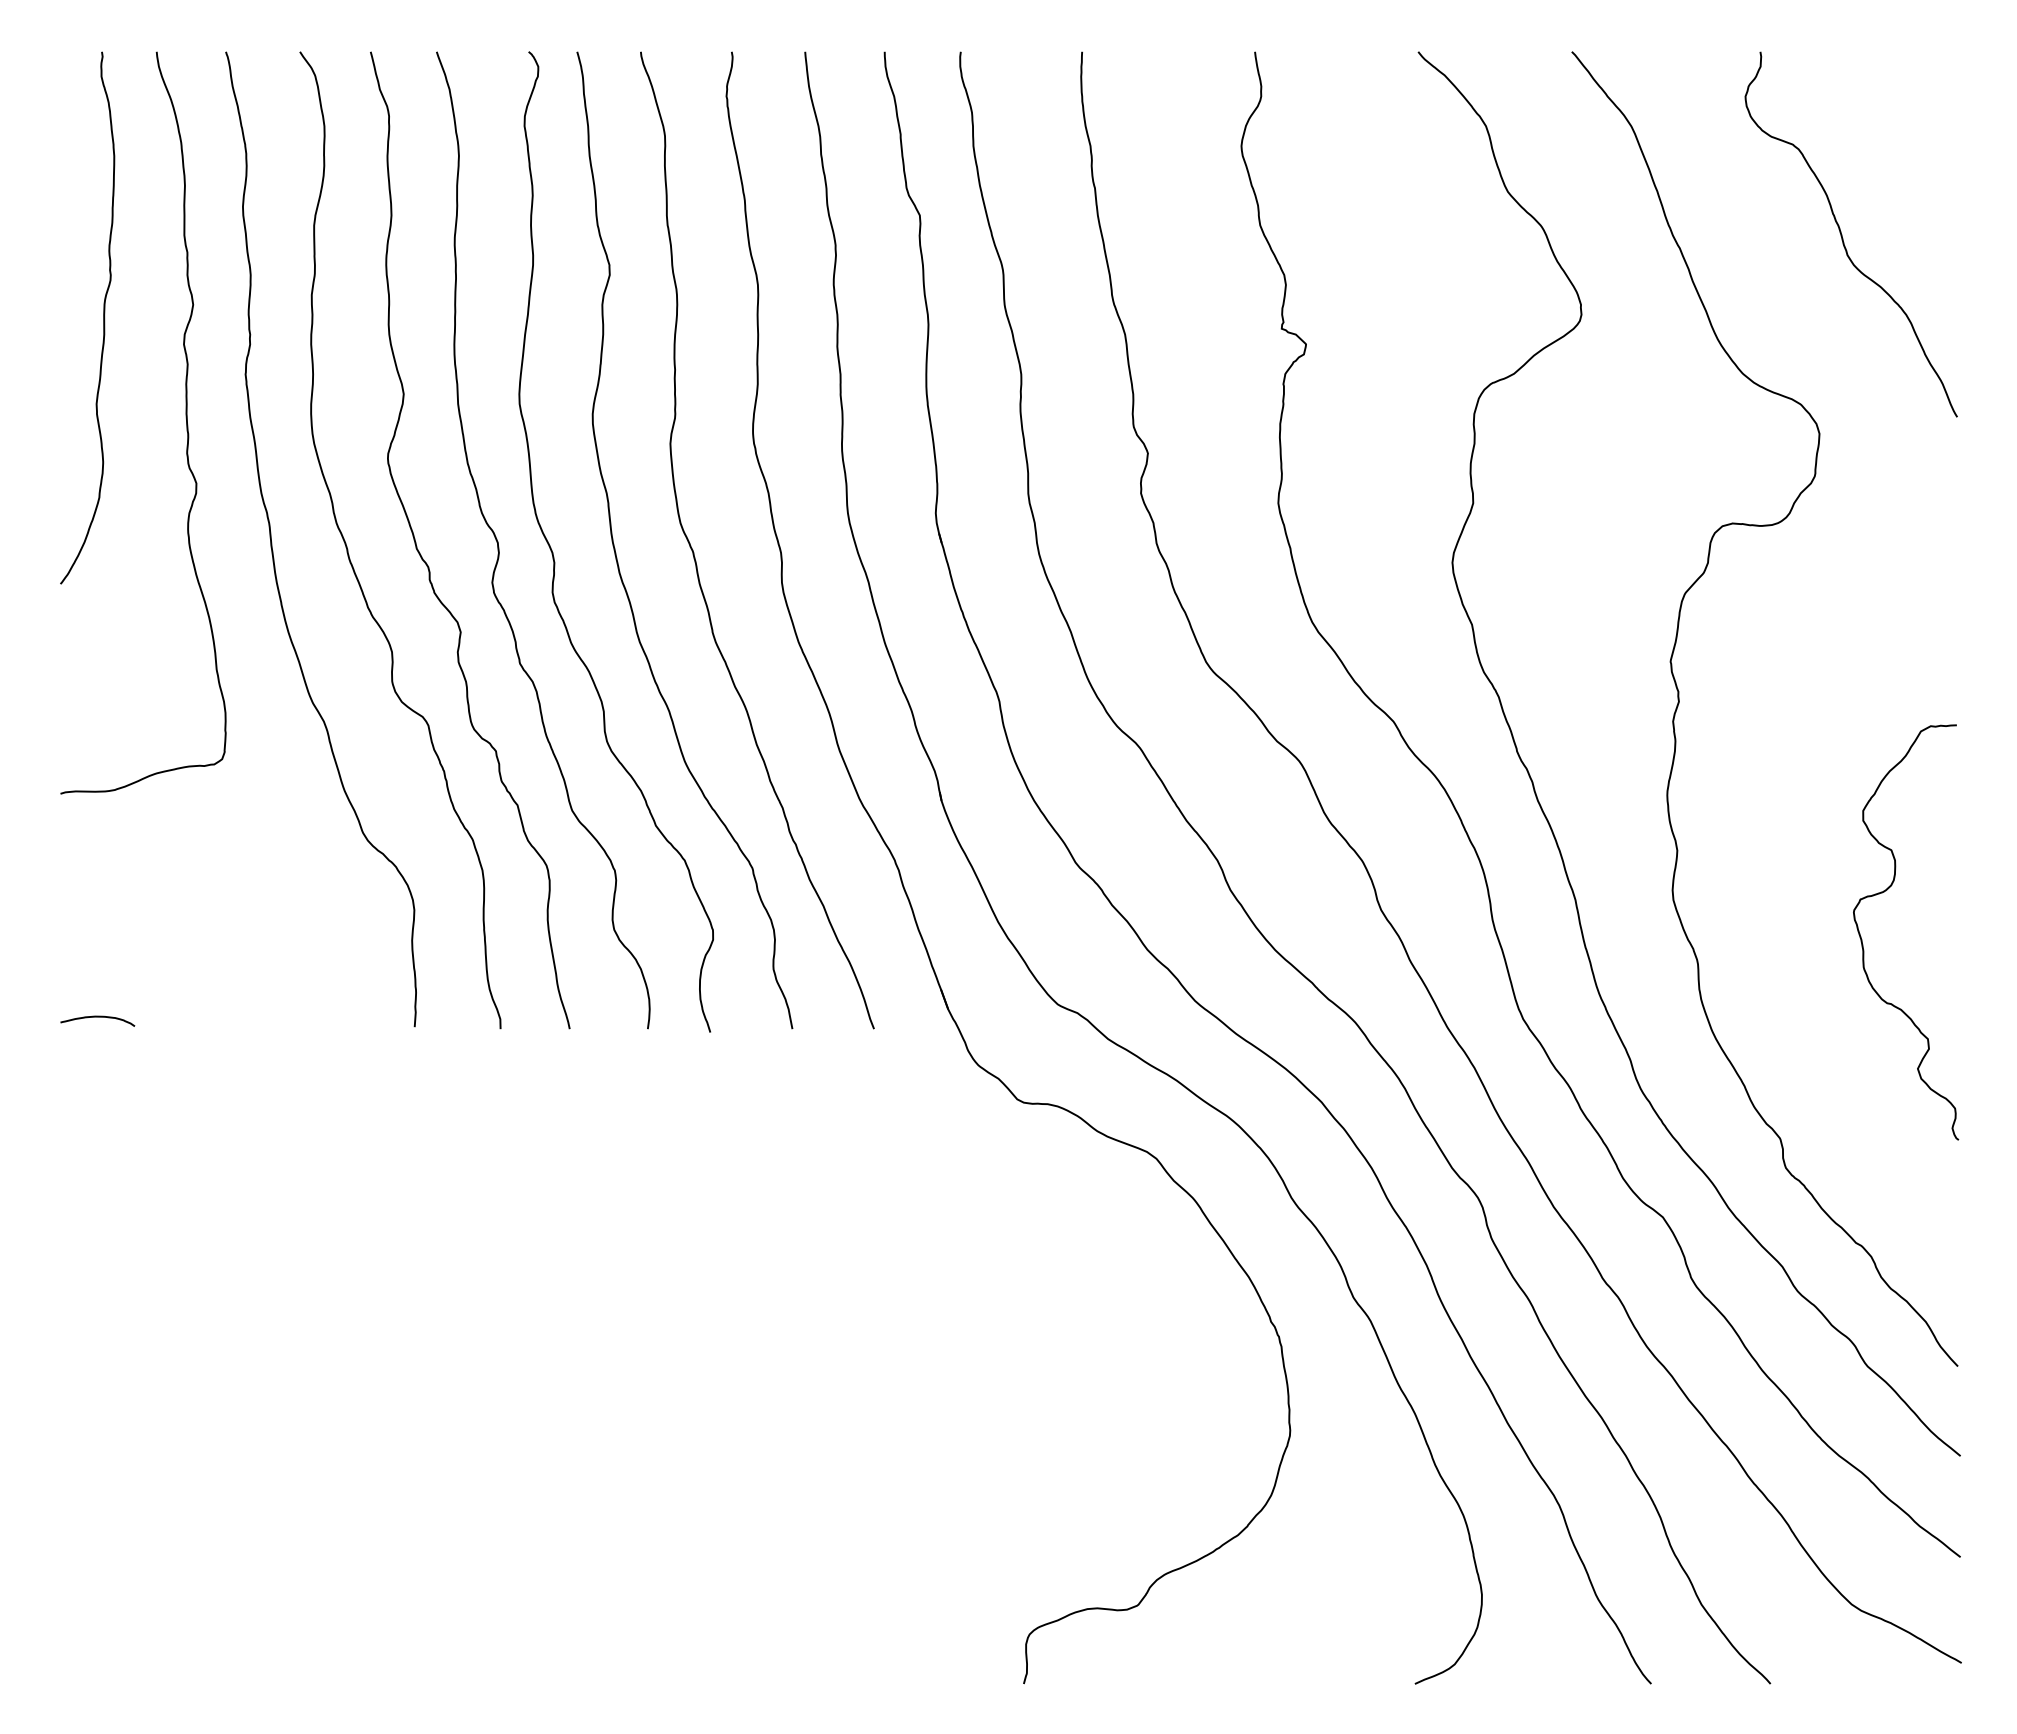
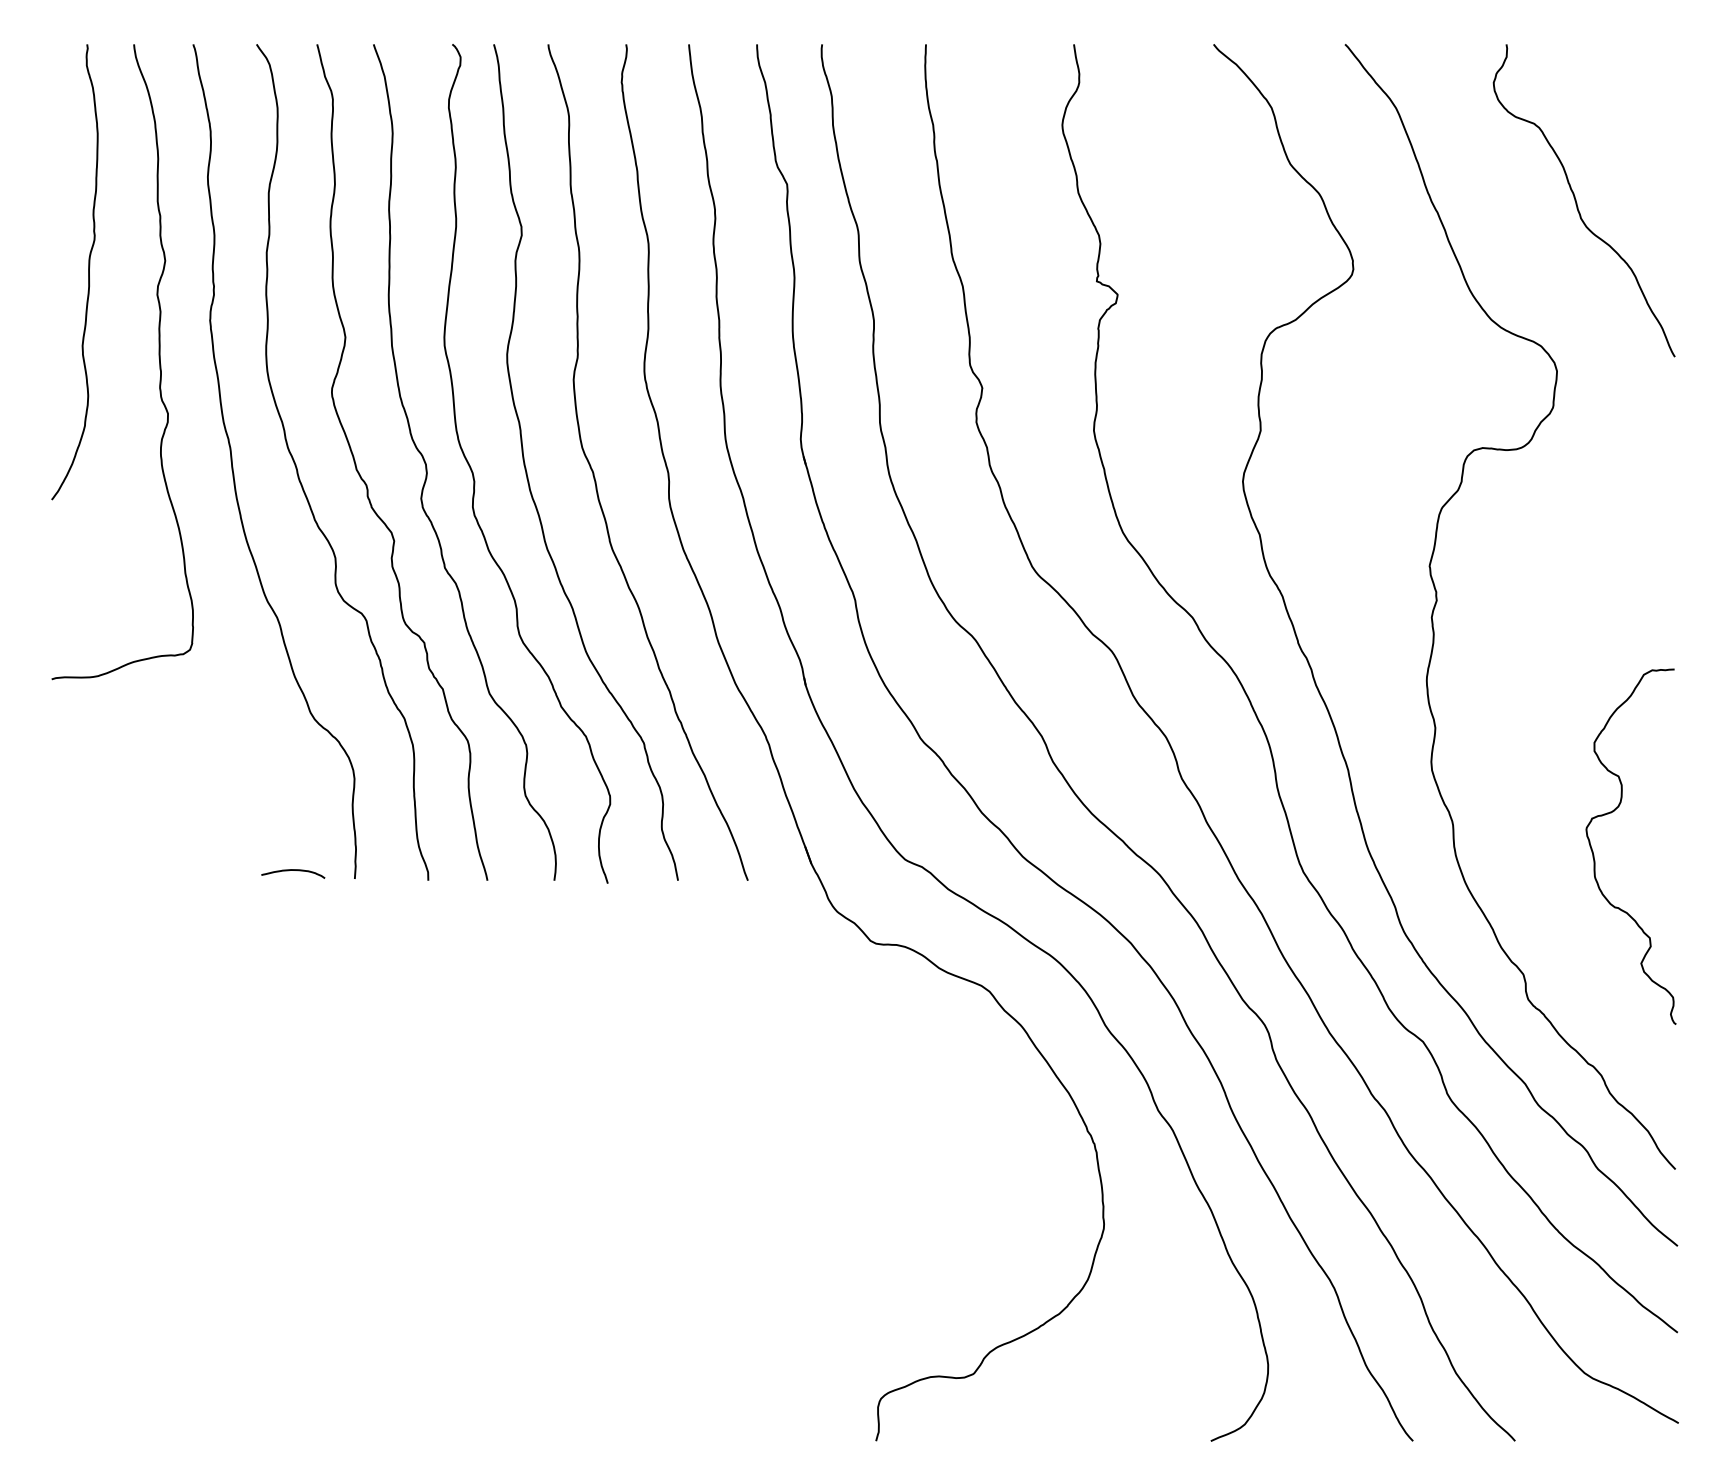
curve: (1862, 939) -> (1593, 852), moved
curve: (97, 1017) -> (293, 870), moved

